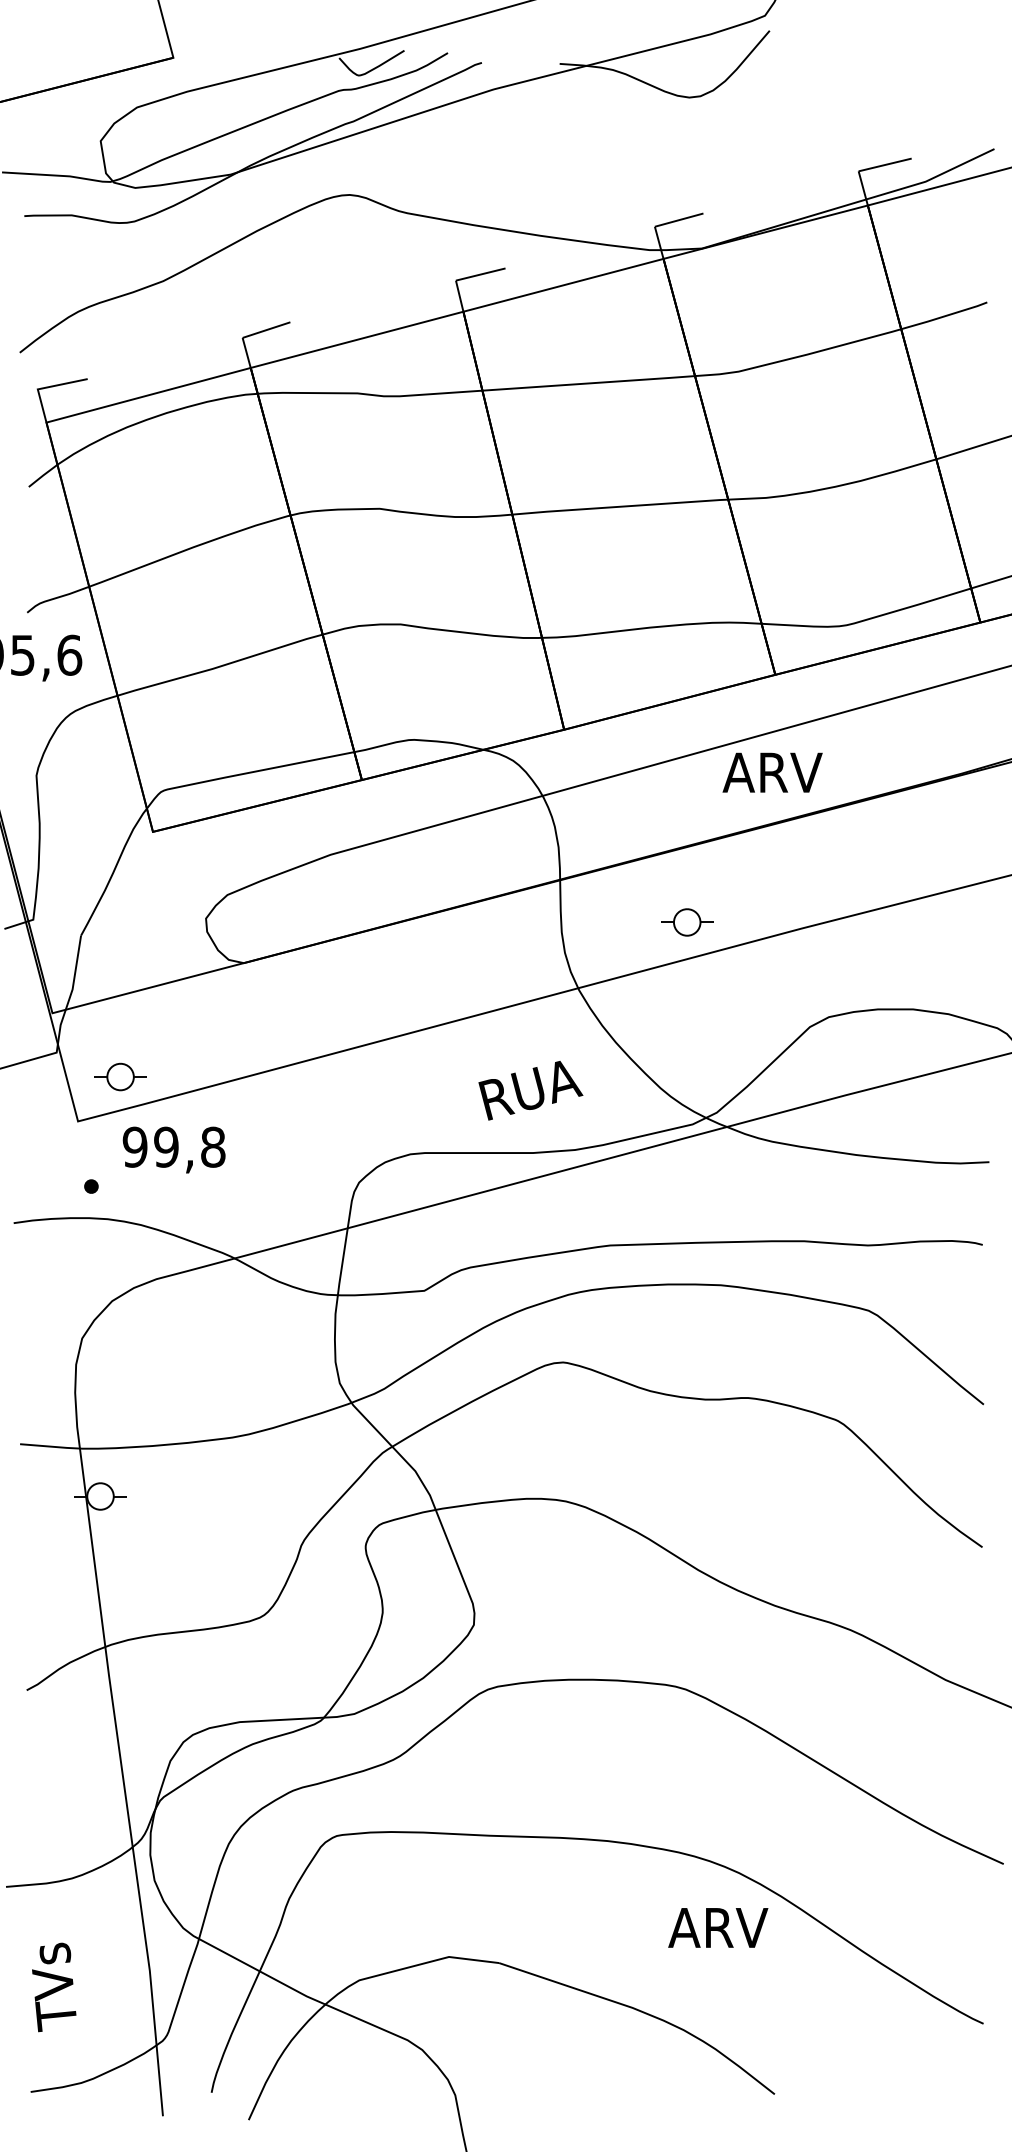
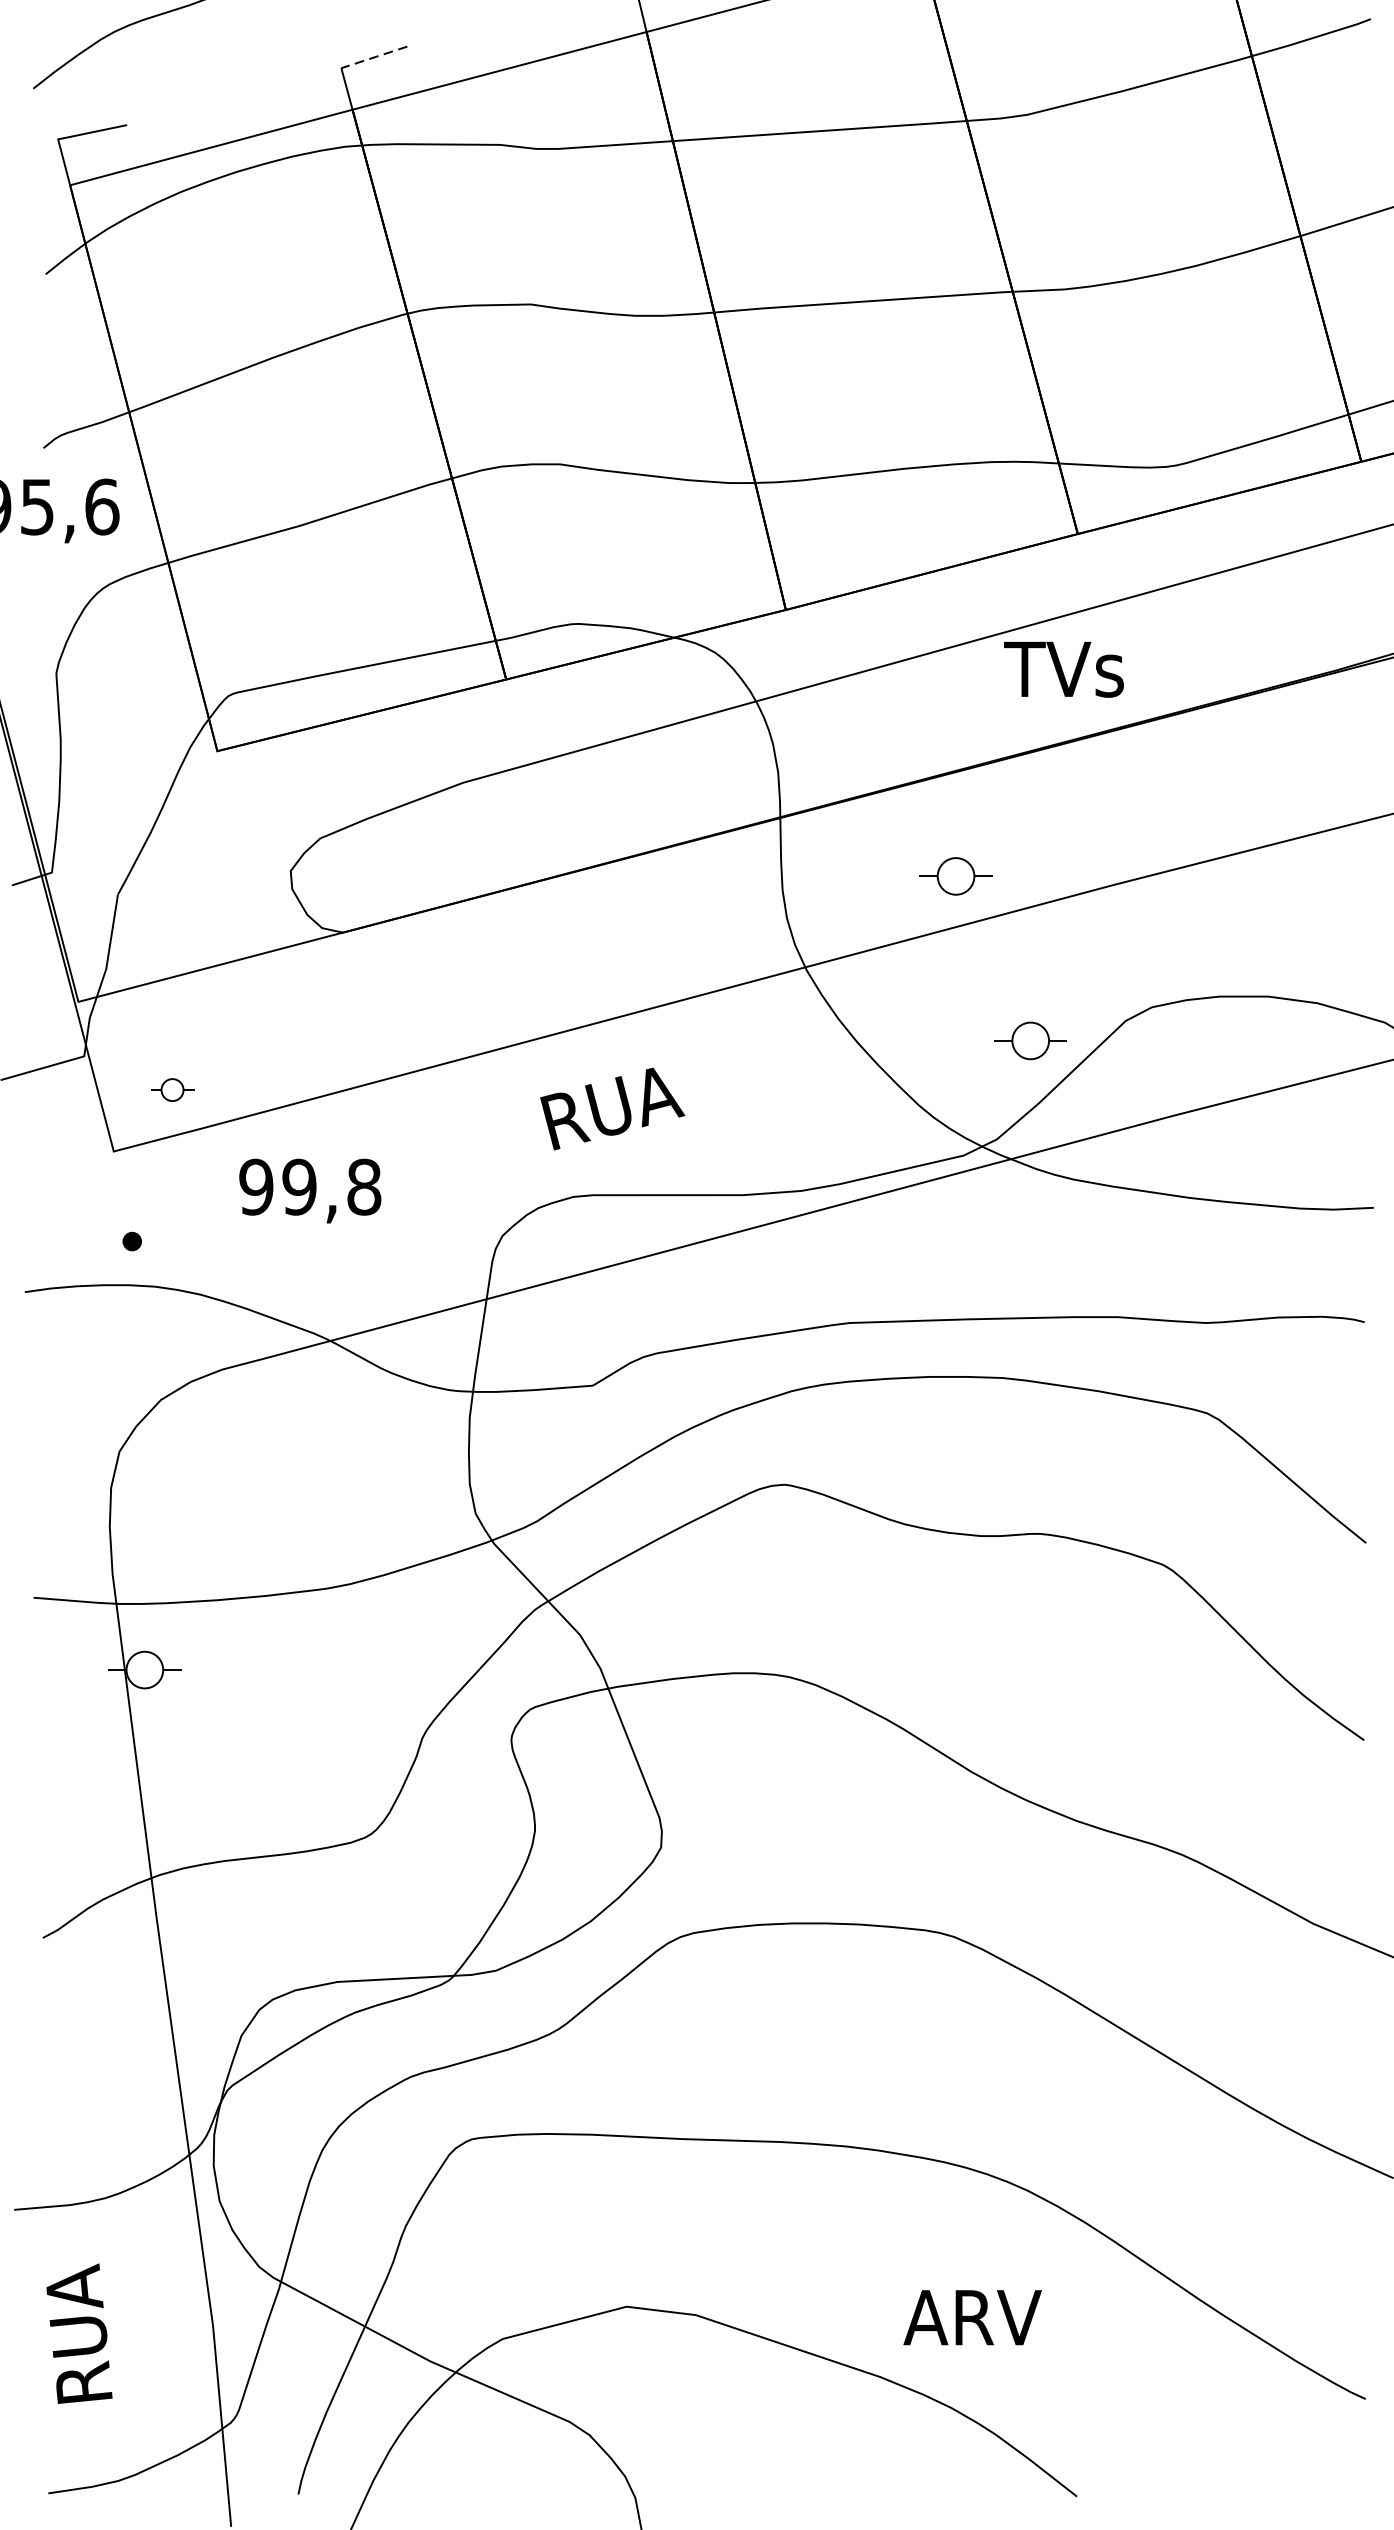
line: (266, 330) -> (374, 57), solid -> dashed
text: (772, 772) -> (1073, 669), ARV -> TVs
part: (741, 1041) -> (1031, 1040), added
part: (120, 1076) -> (172, 1089), size x0.6
text: (530, 1090) -> (612, 1108), moved
text: (173, 1149) -> (309, 1190), moved
text: (718, 1927) -> (972, 2317), moved
text: (53, 1978) -> (79, 2336), TVs -> RUA

